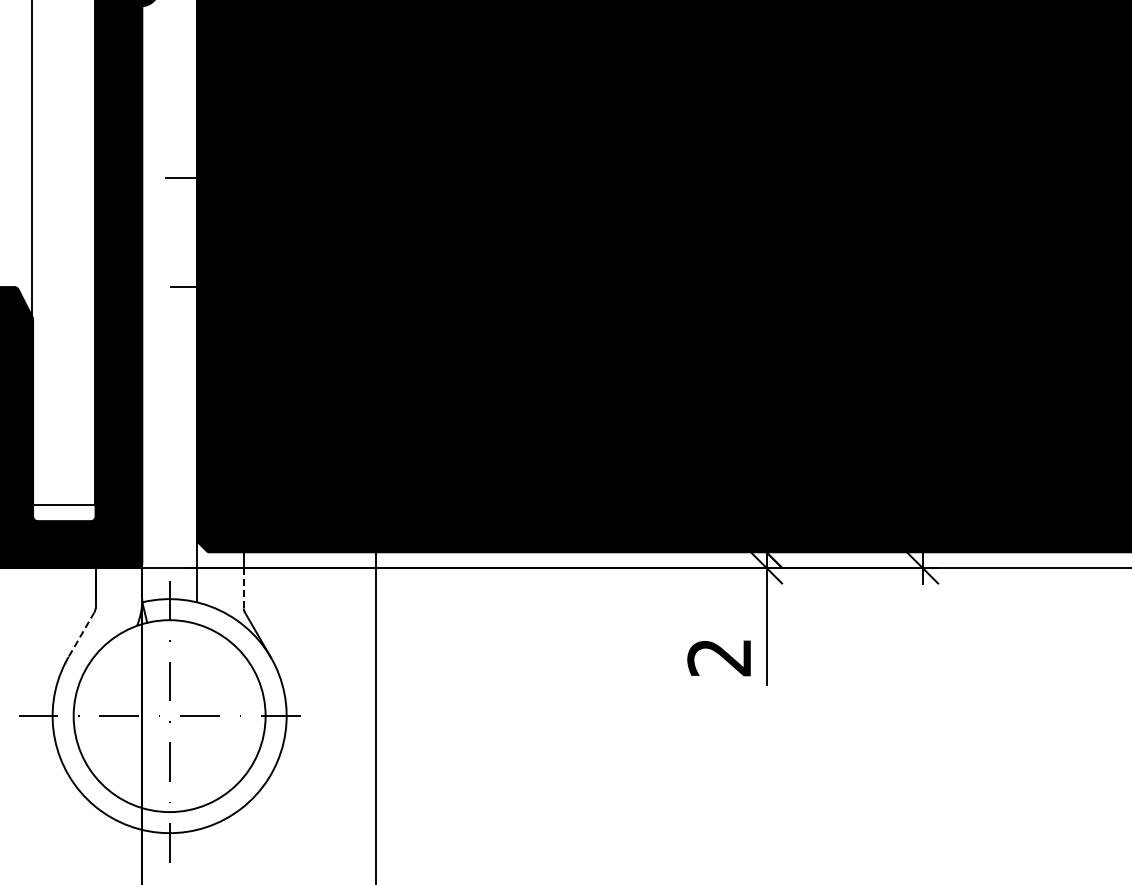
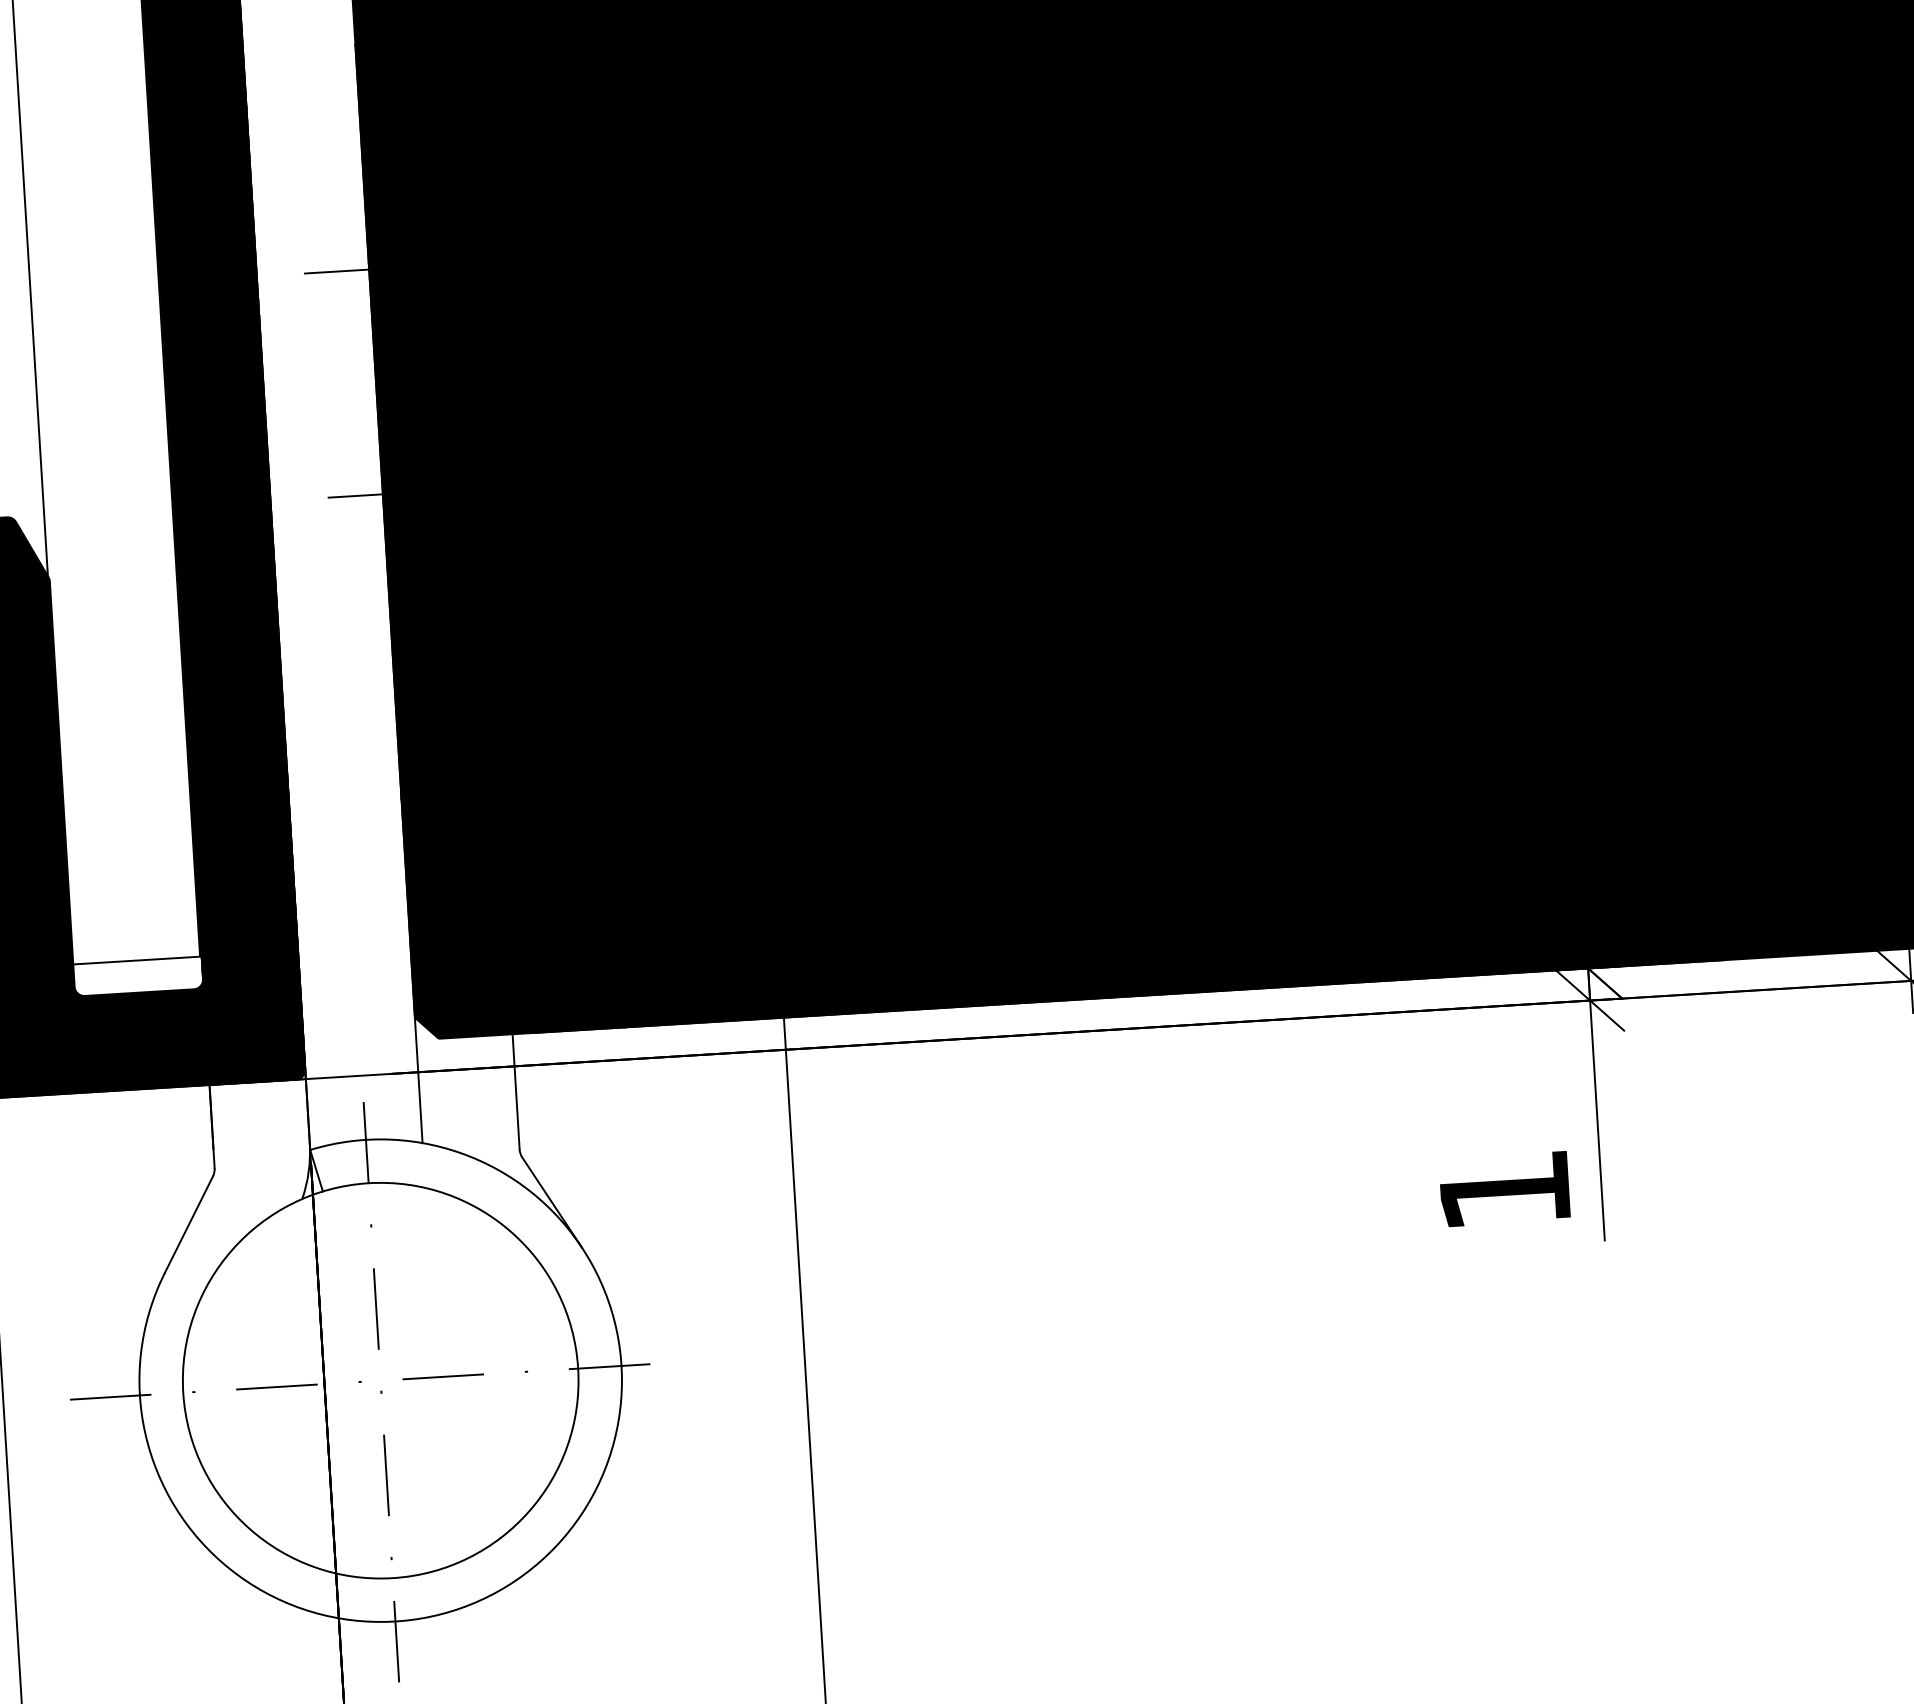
line: (243, 588) -> (516, 1108), dashed -> solid
line: (81, 635) -> (189, 1225), dashed -> solid
text: (718, 658) -> (1502, 1193), 2 -> 1

